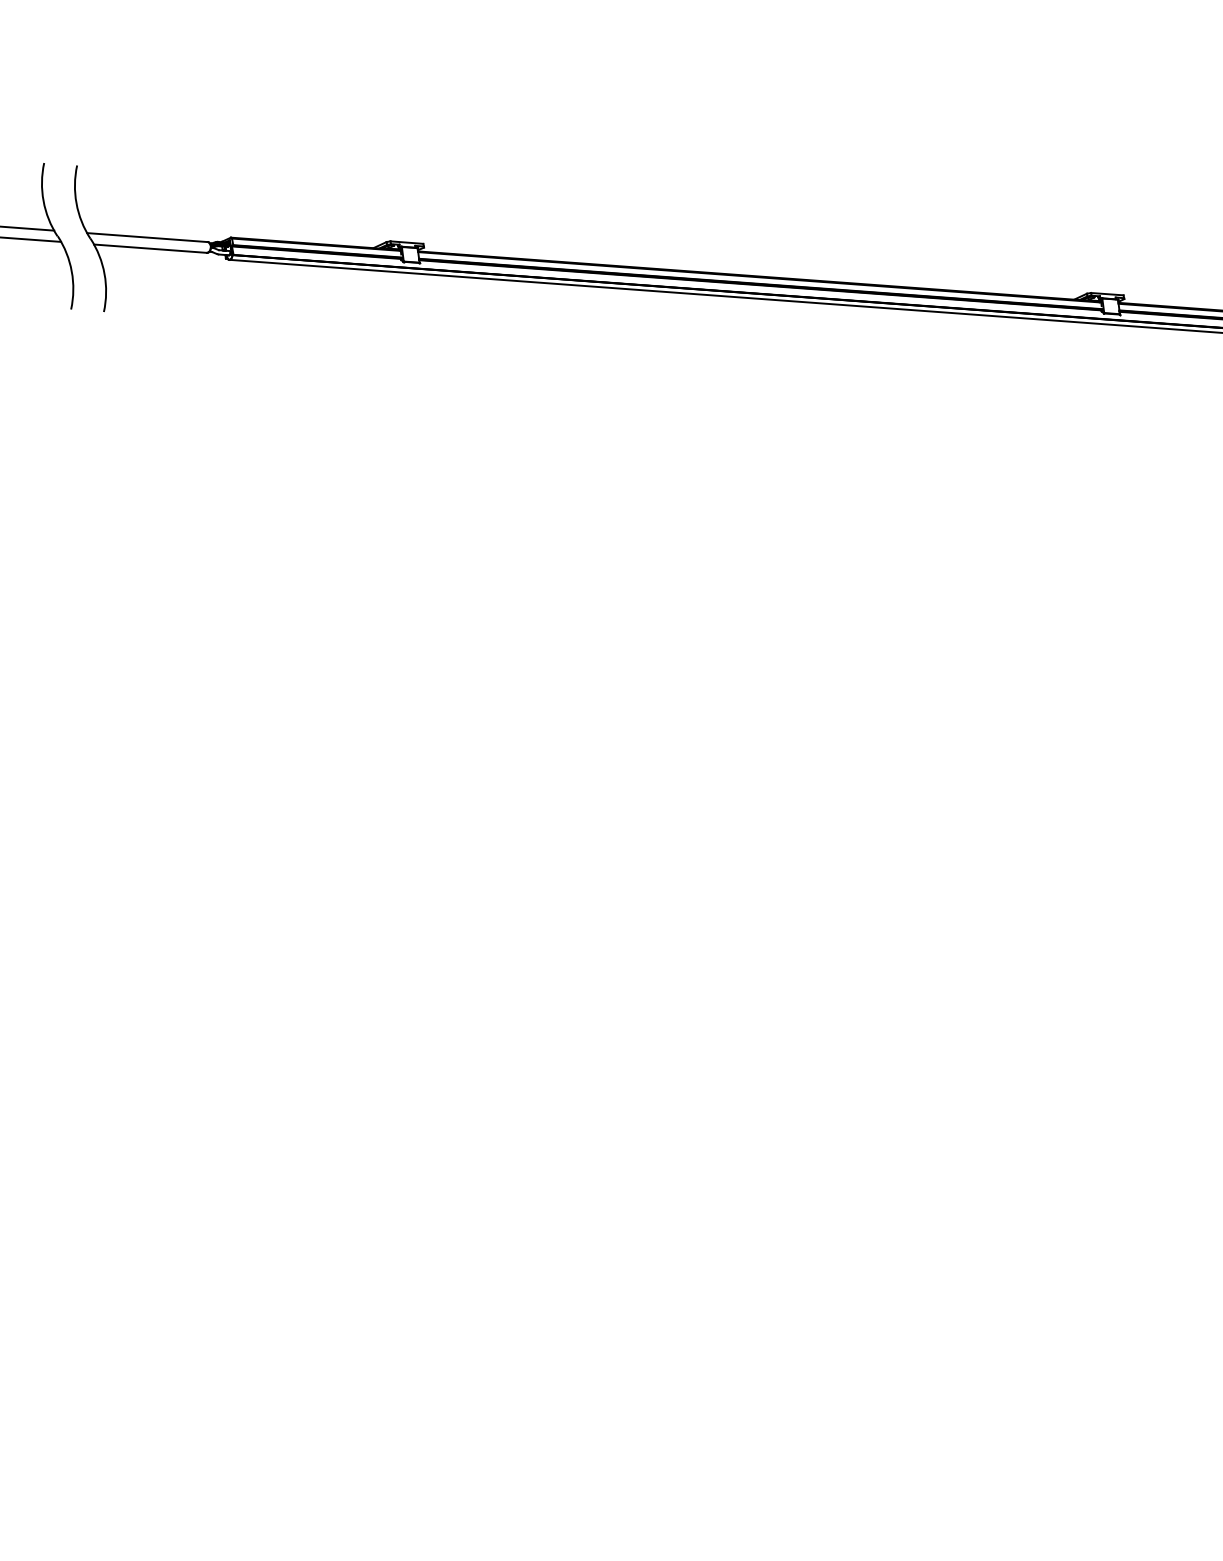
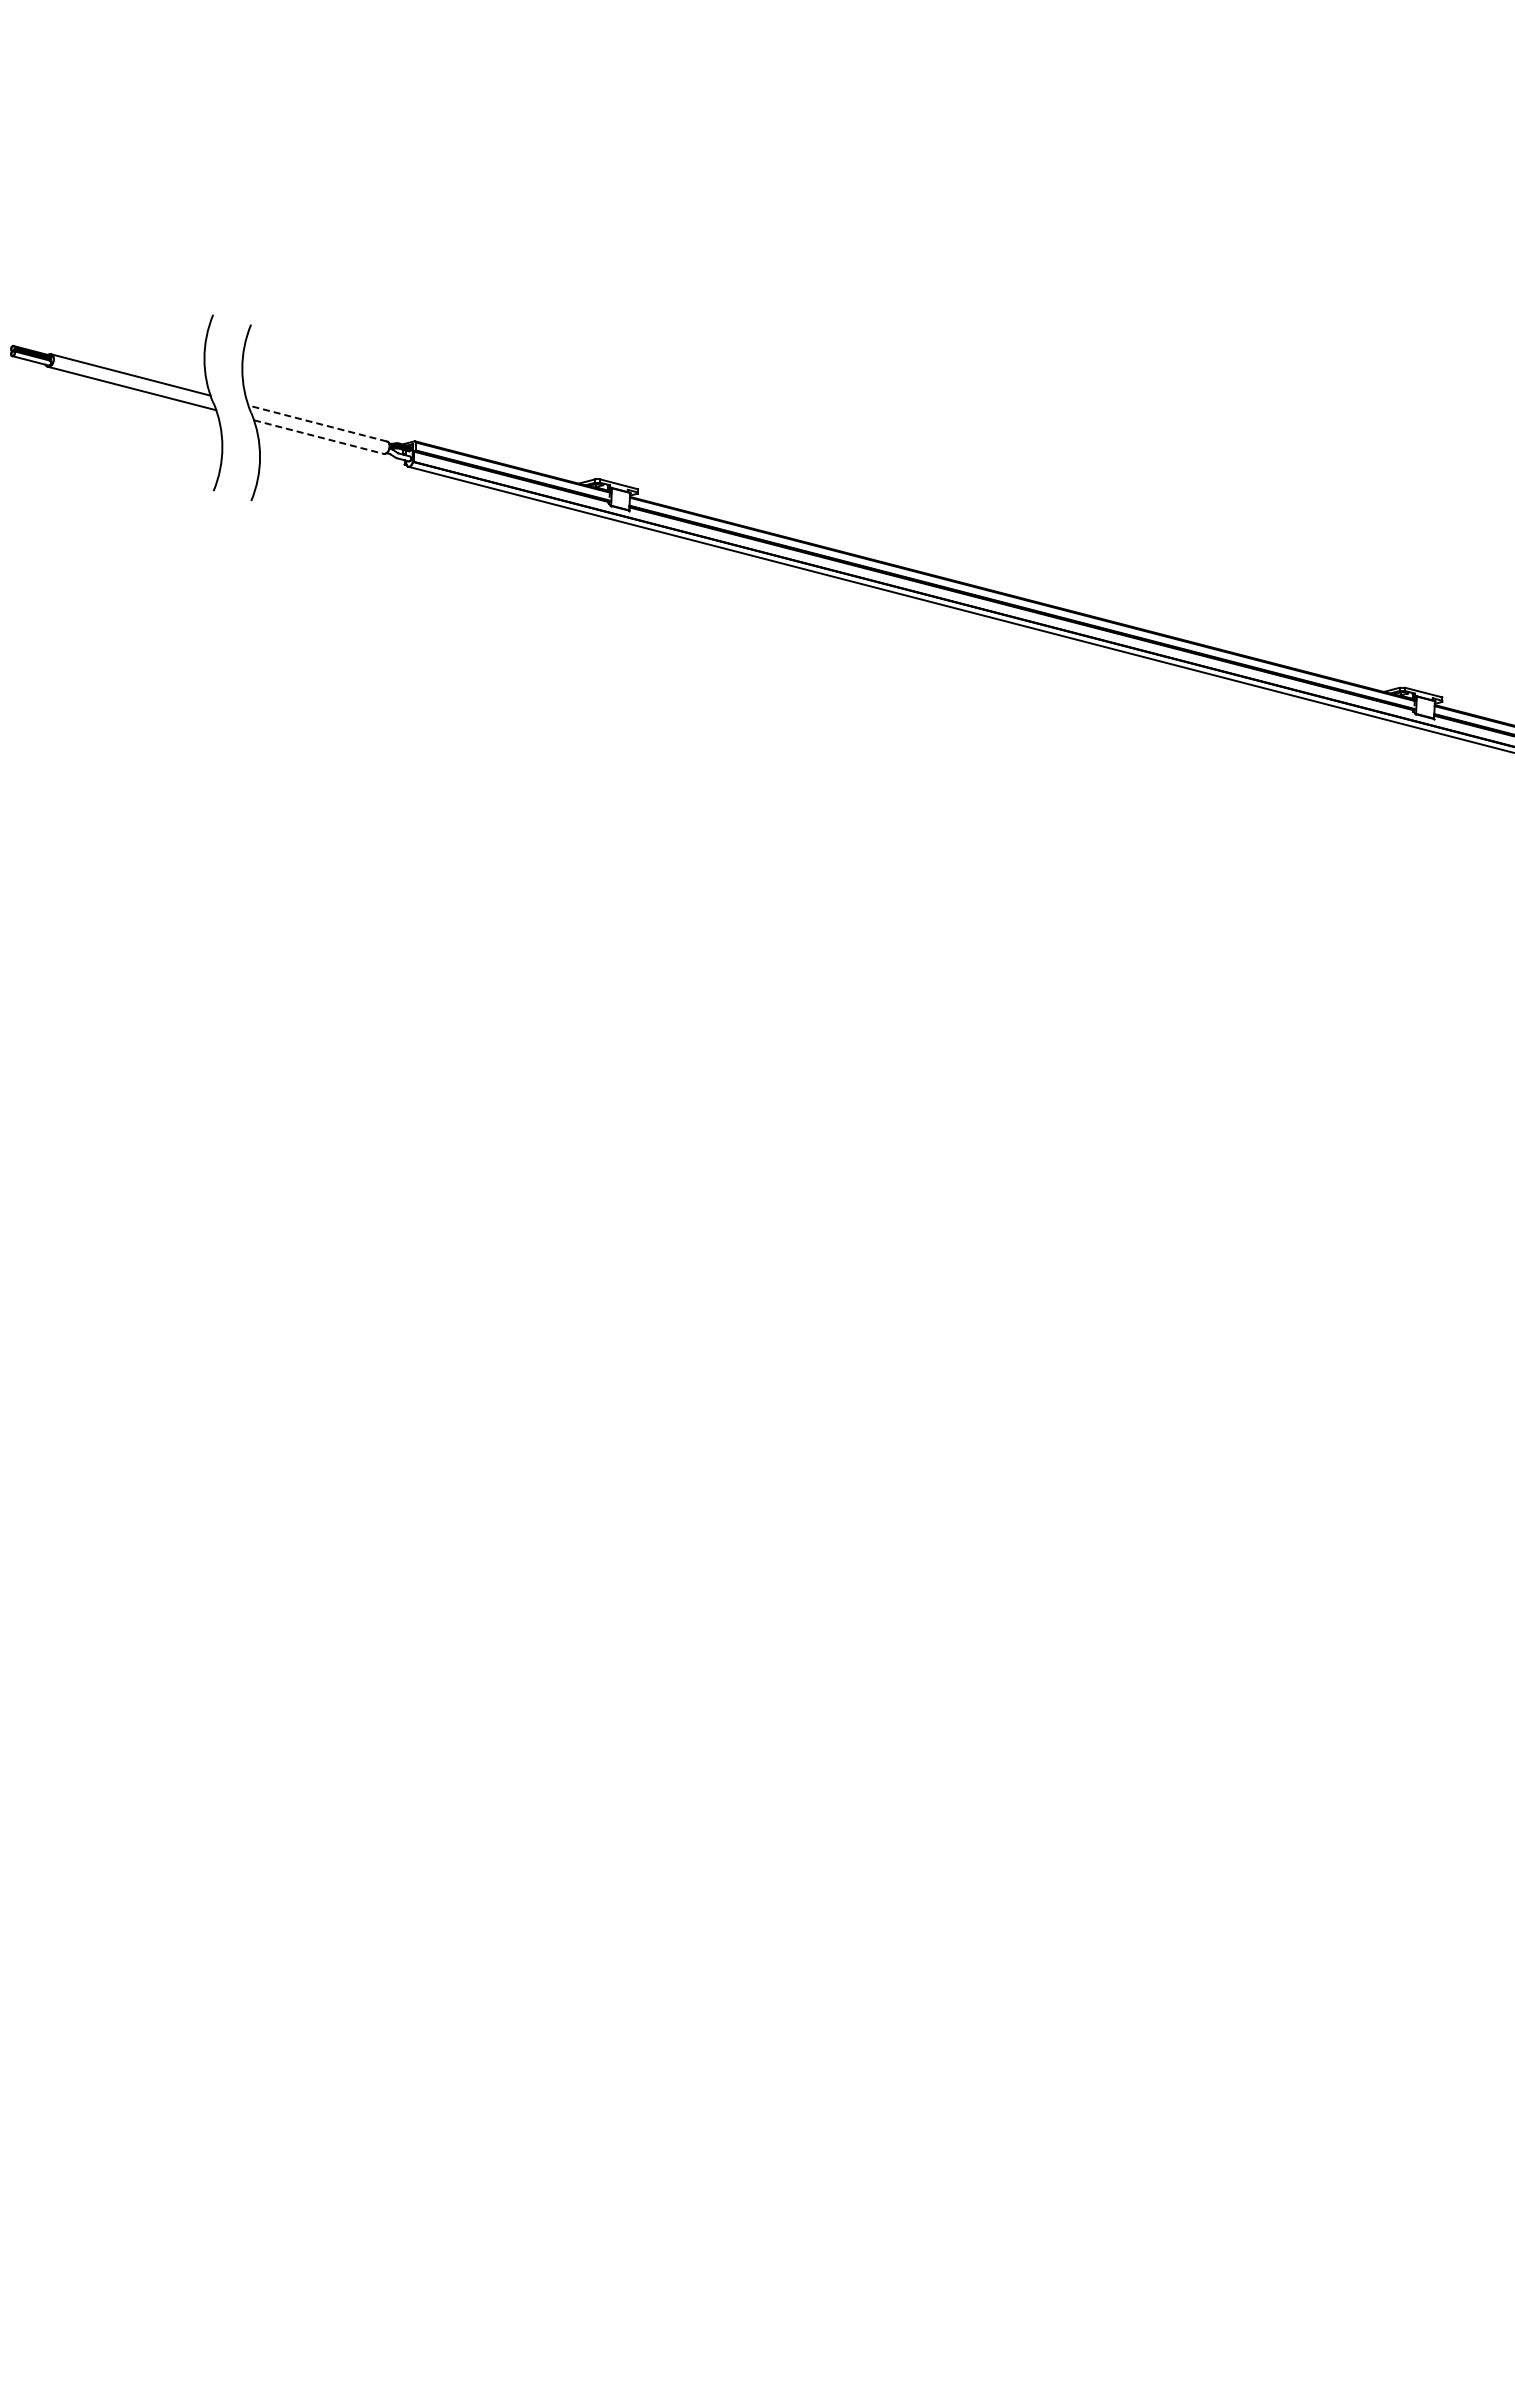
line: (147, 237) -> (317, 423), solid -> dashed
line: (150, 249) -> (318, 437), solid -> dashed

